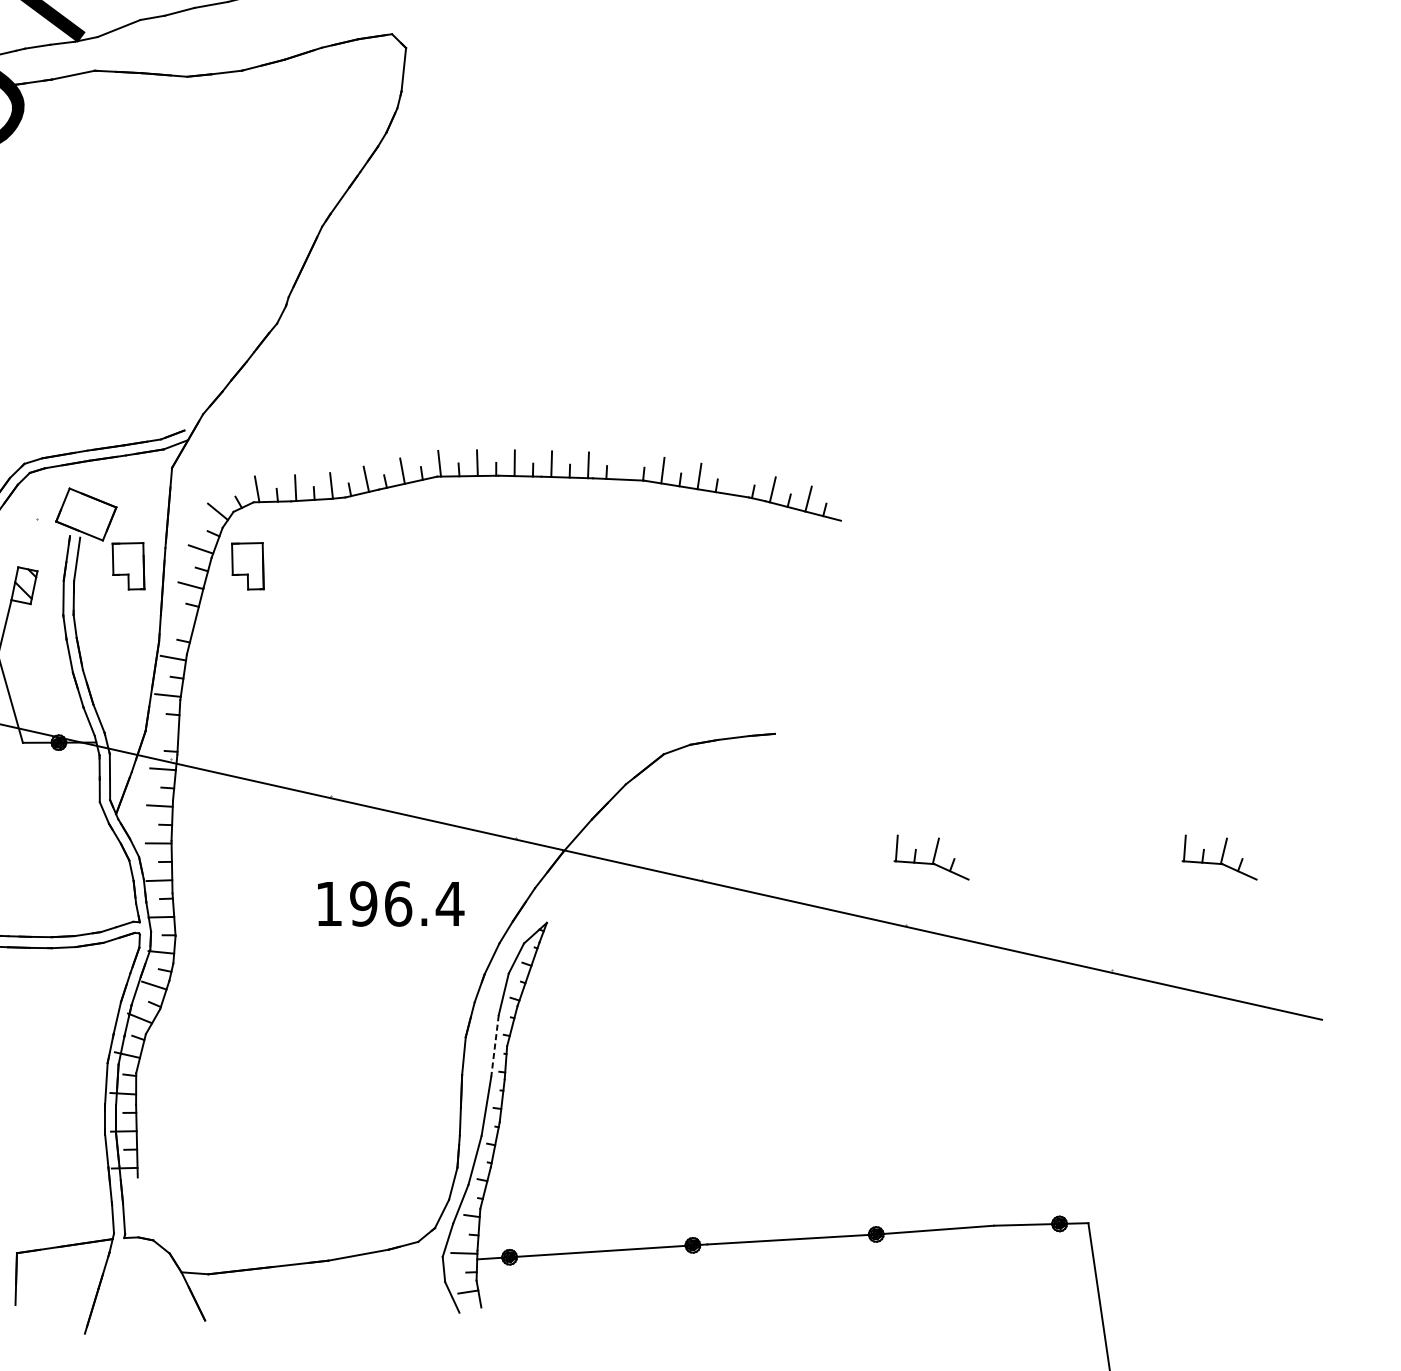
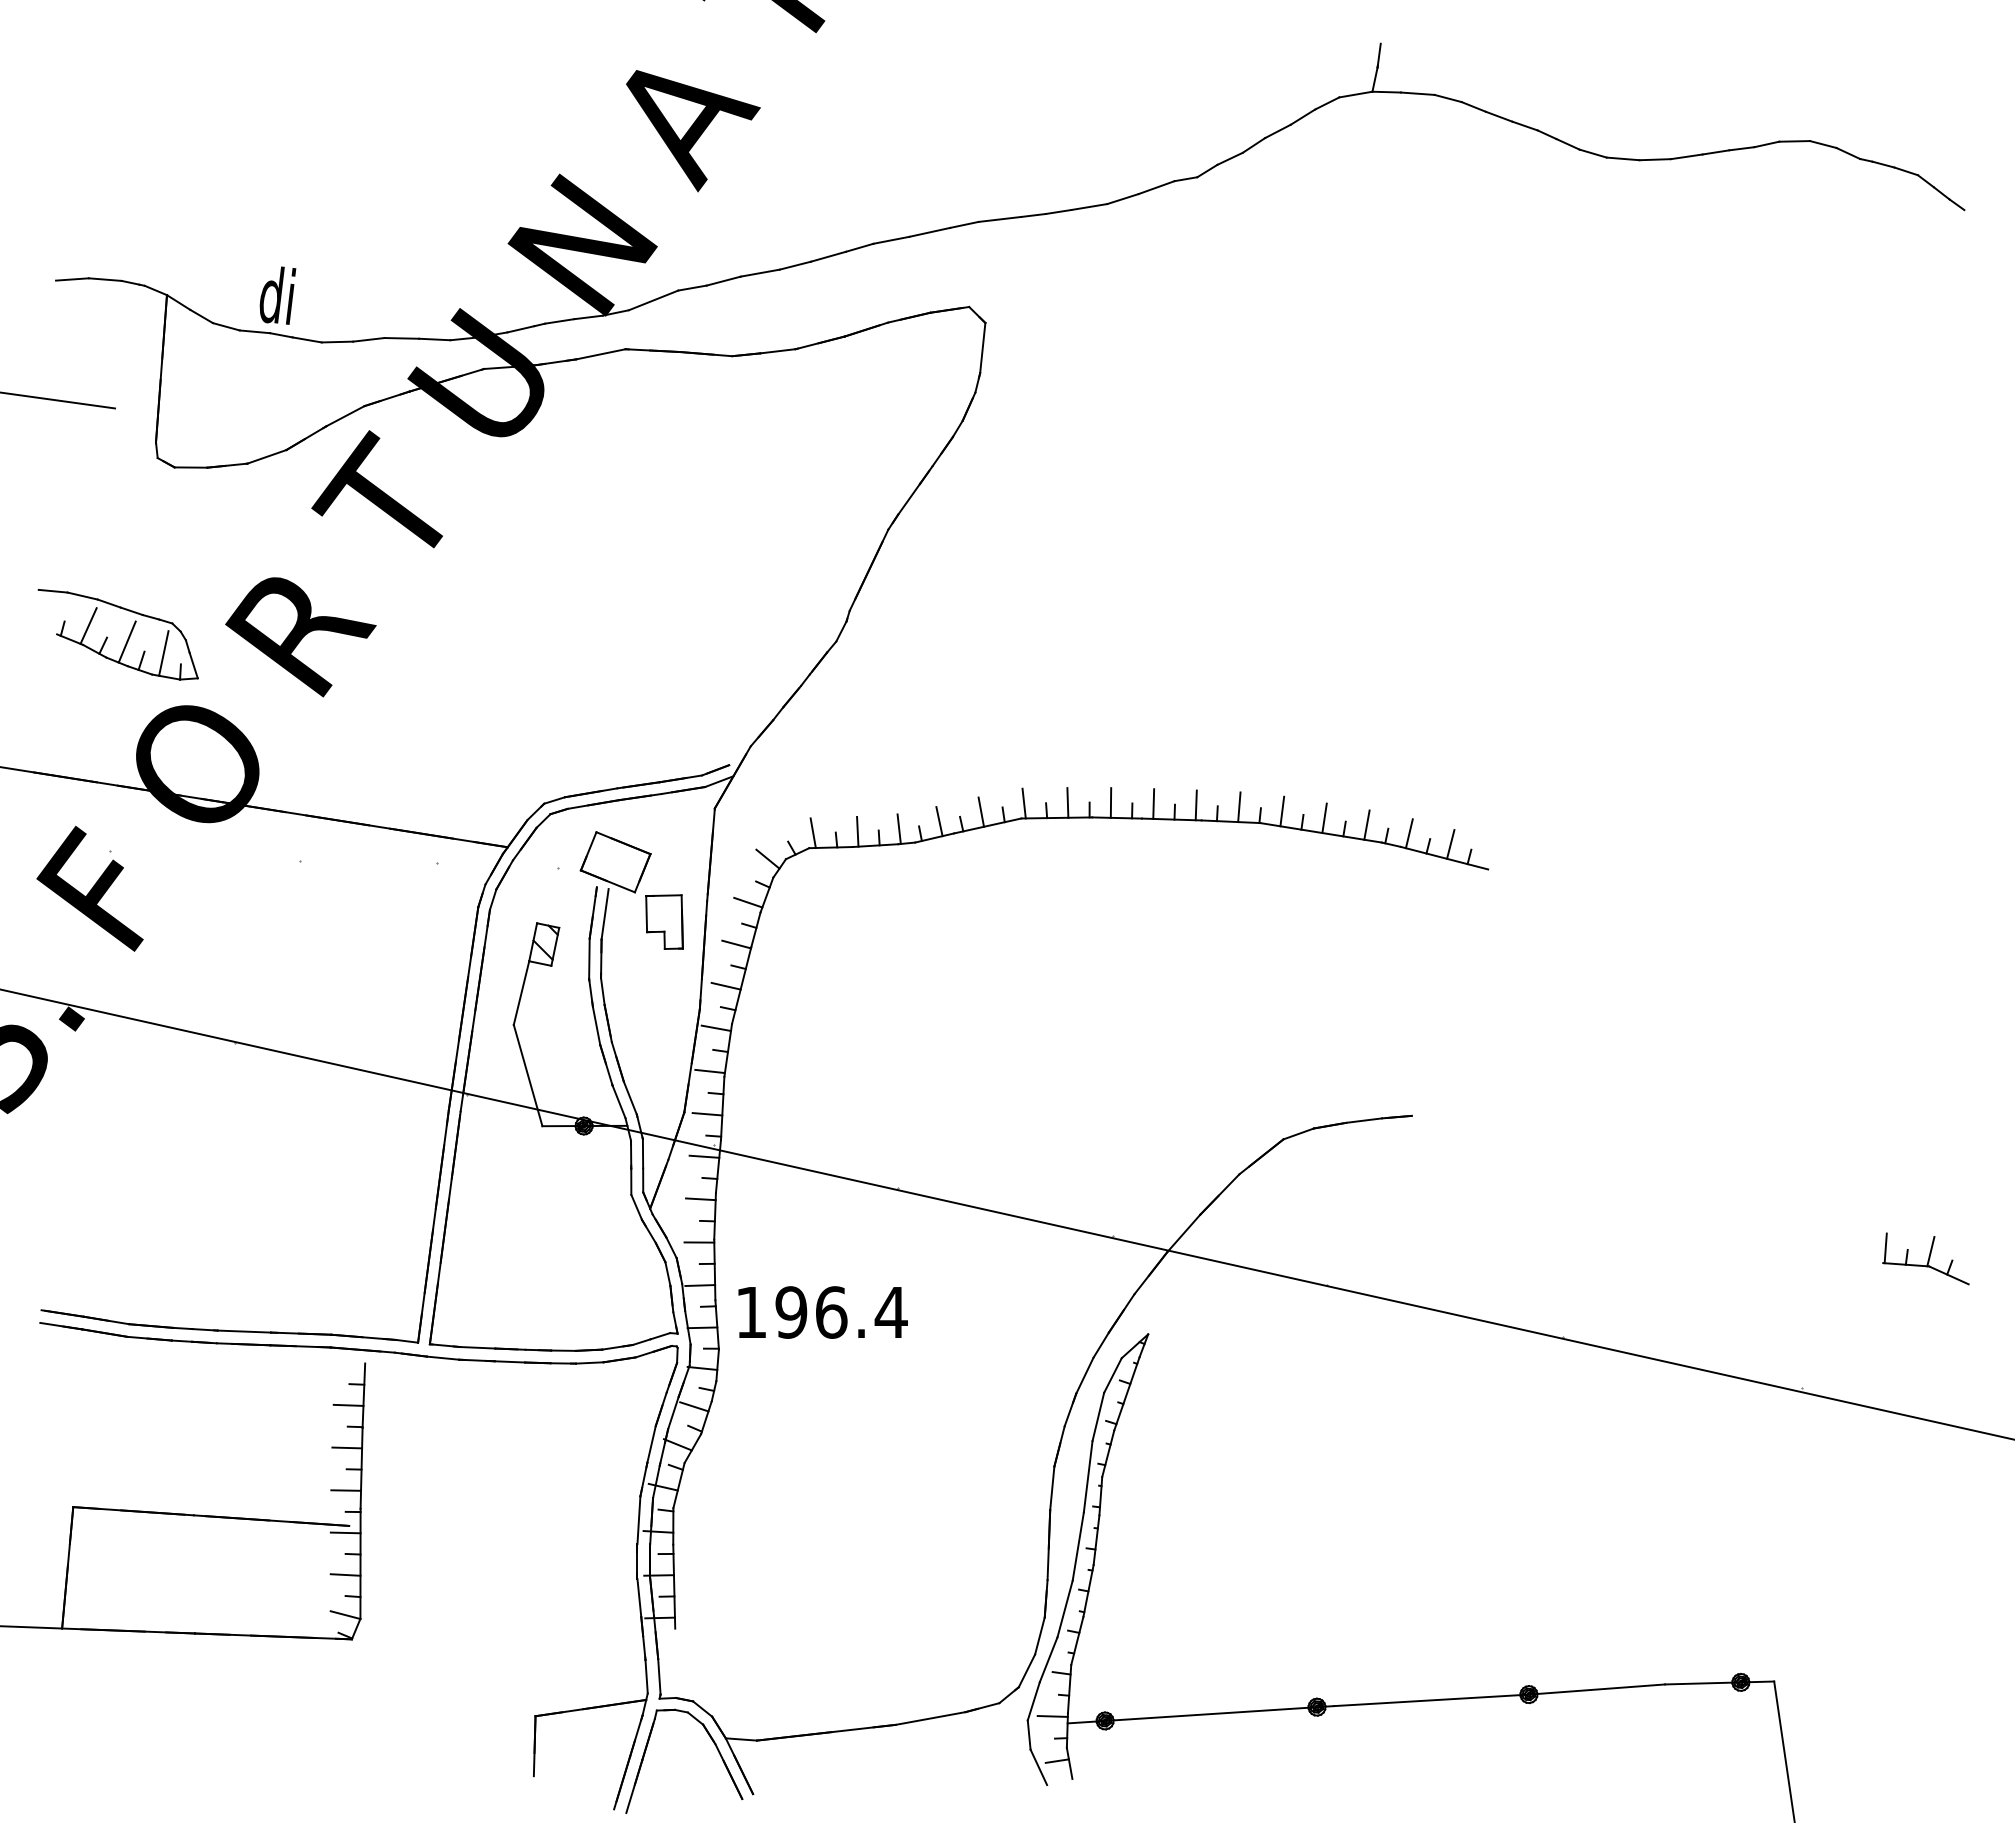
line: (625, 467) -> (1239, 807), added
line: (735, 481) -> (1366, 824), added
part: (247, 565) -> (802, 921), removed
line: (181, 621) -> (725, 985), added
line: (165, 732) -> (707, 1114), added
part: (931, 857) -> (1592, 1258), removed
text: (390, 903) -> (822, 1312), moved
line: (495, 1045) -> (1088, 1476), dashed -> solid
part: (169, 1274) -> (711, 1740), added

